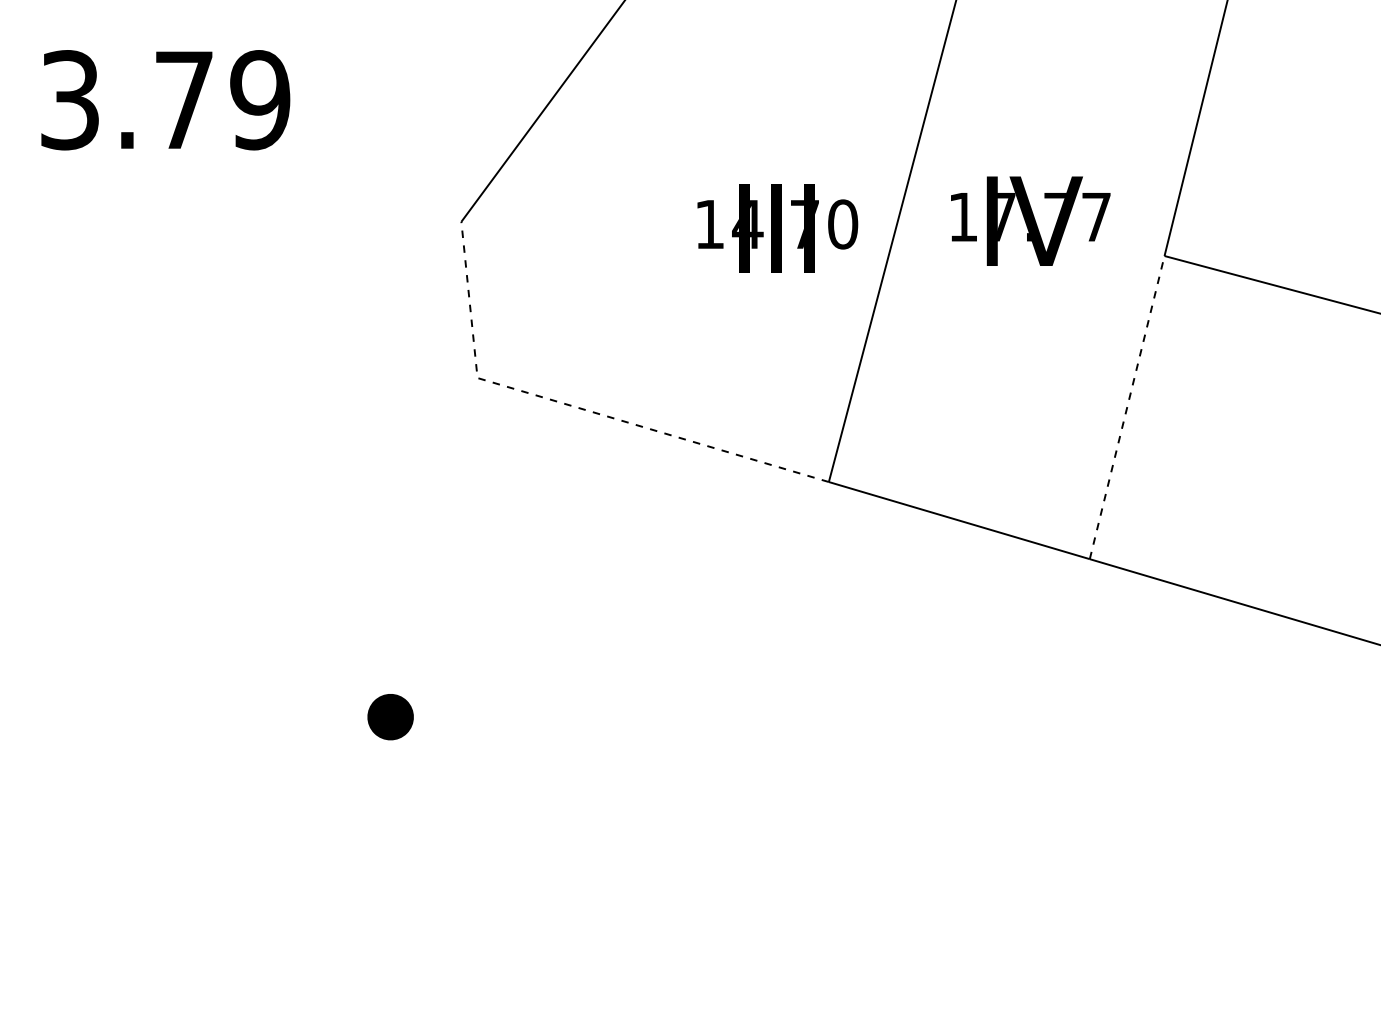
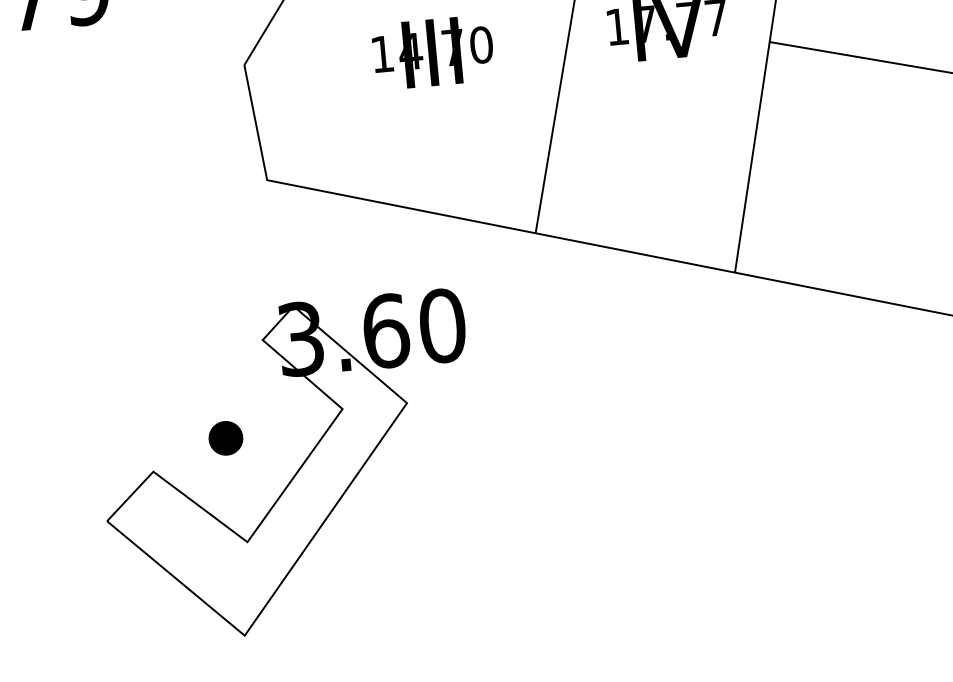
text: (777, 228) -> (433, 52), moved
line: (577, 407) -> (343, 195), dashed -> solid
line: (1127, 407) -> (752, 157), dashed -> solid
part: (481, 769) -> (297, 471), added

